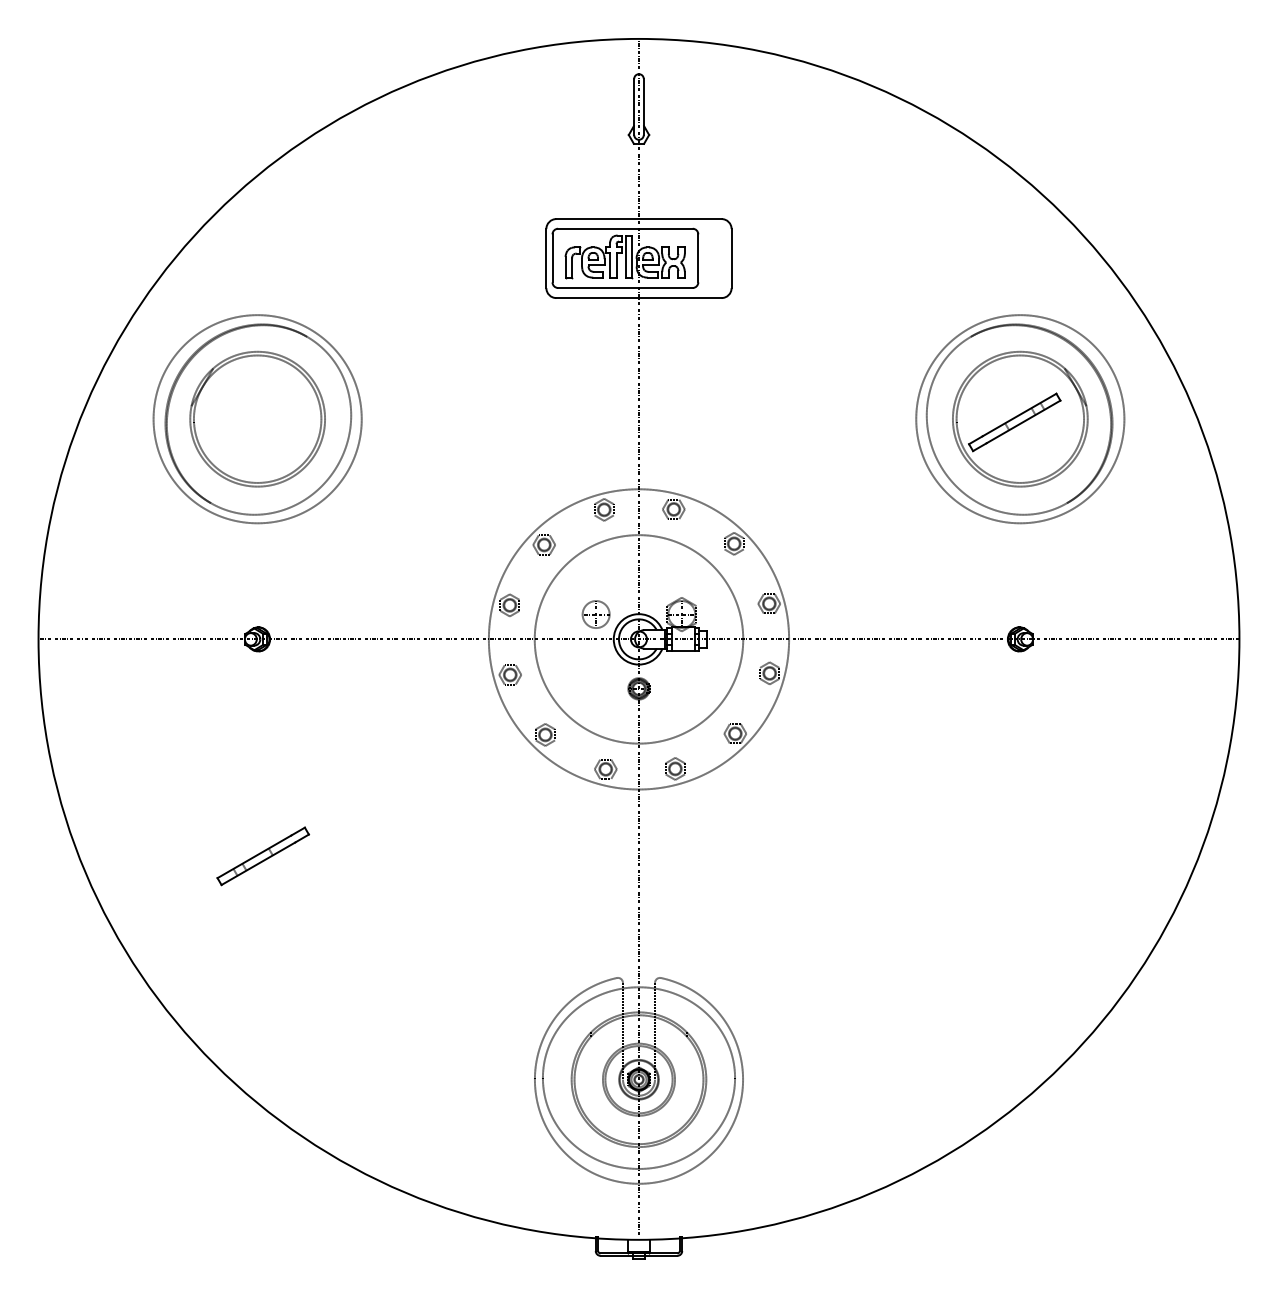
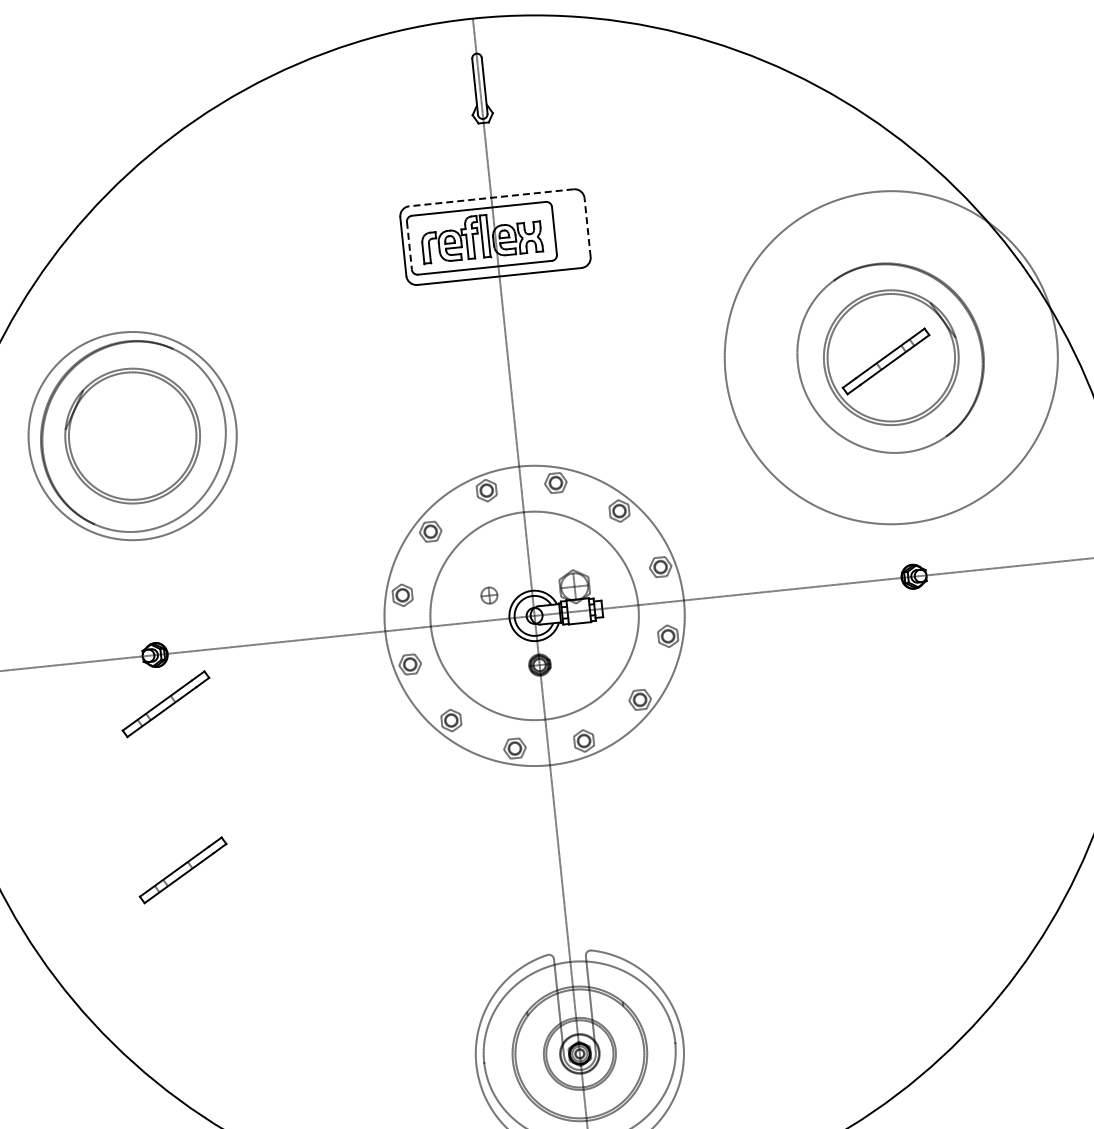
line: (639, 219) -> (491, 198), solid -> dashed
line: (552, 258) -> (409, 245), solid -> dashed
line: (731, 258) -> (587, 227), solid -> dashed
circle: (1020, 419) -> (891, 357), size x1.6
part: (595, 614) -> (488, 595), size x0.6
part: (262, 689) -> (165, 704), added

